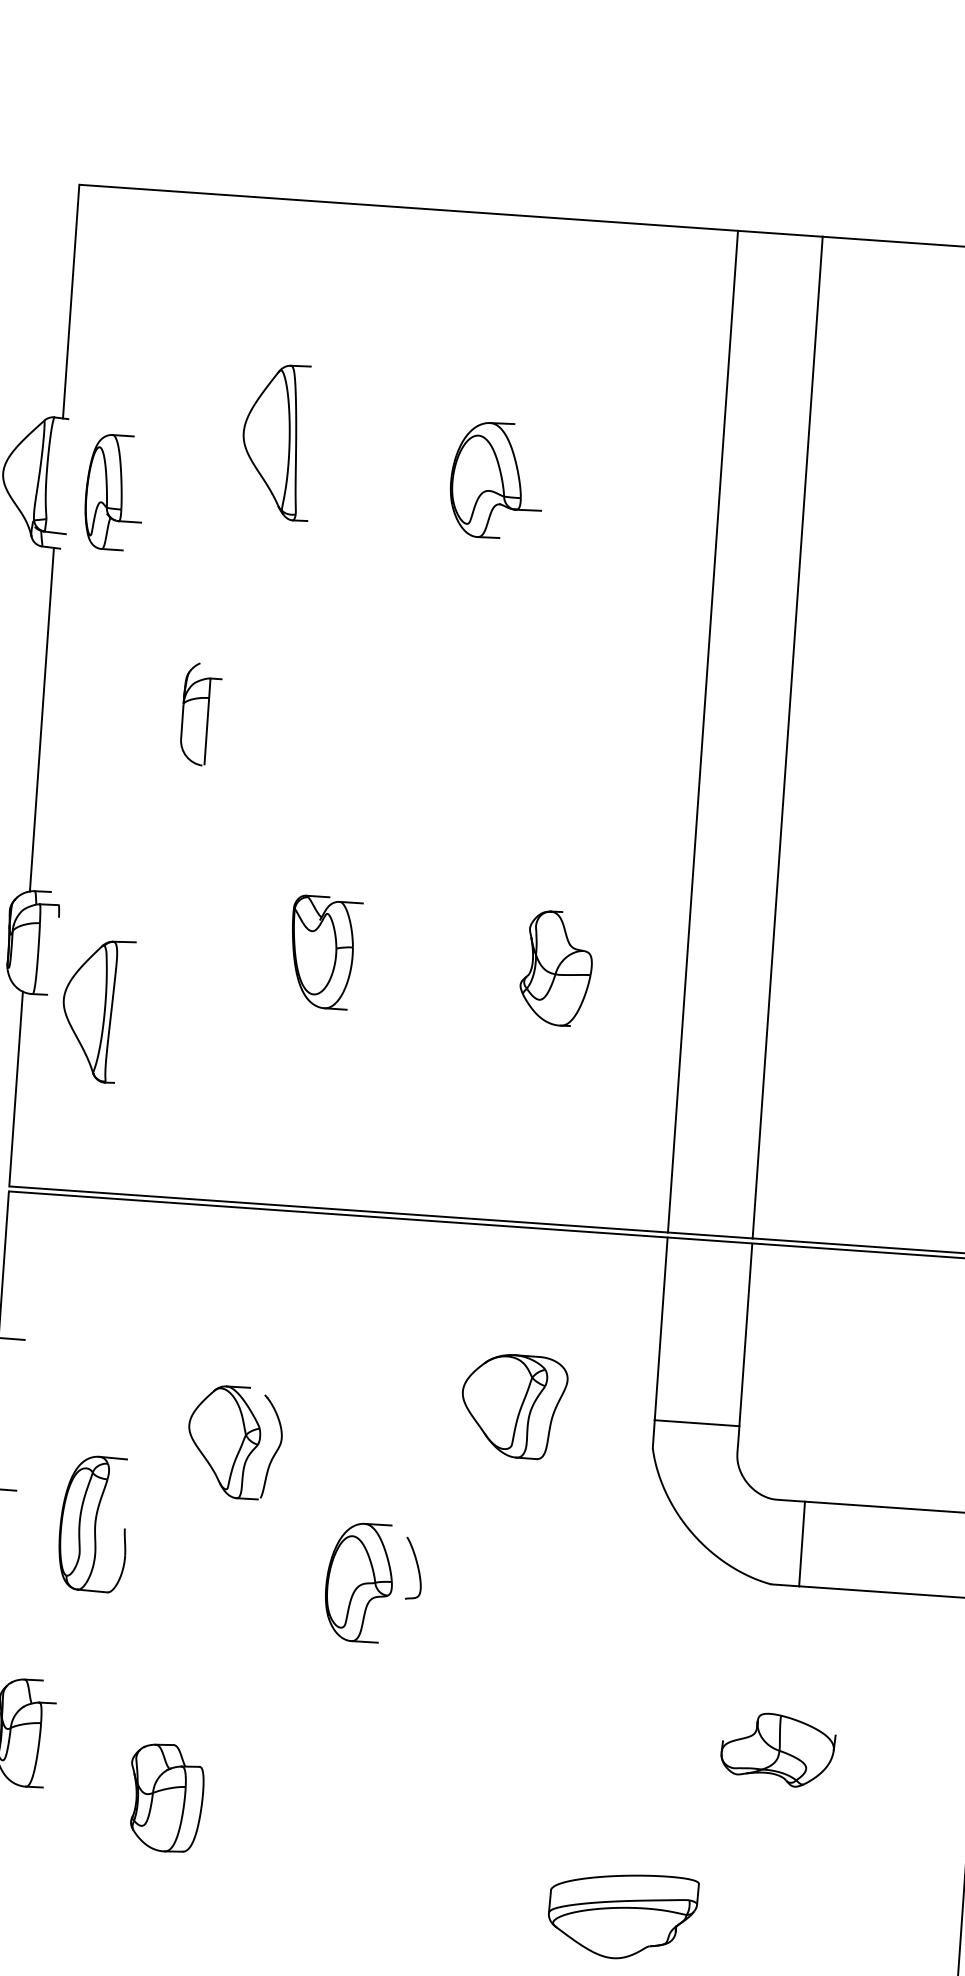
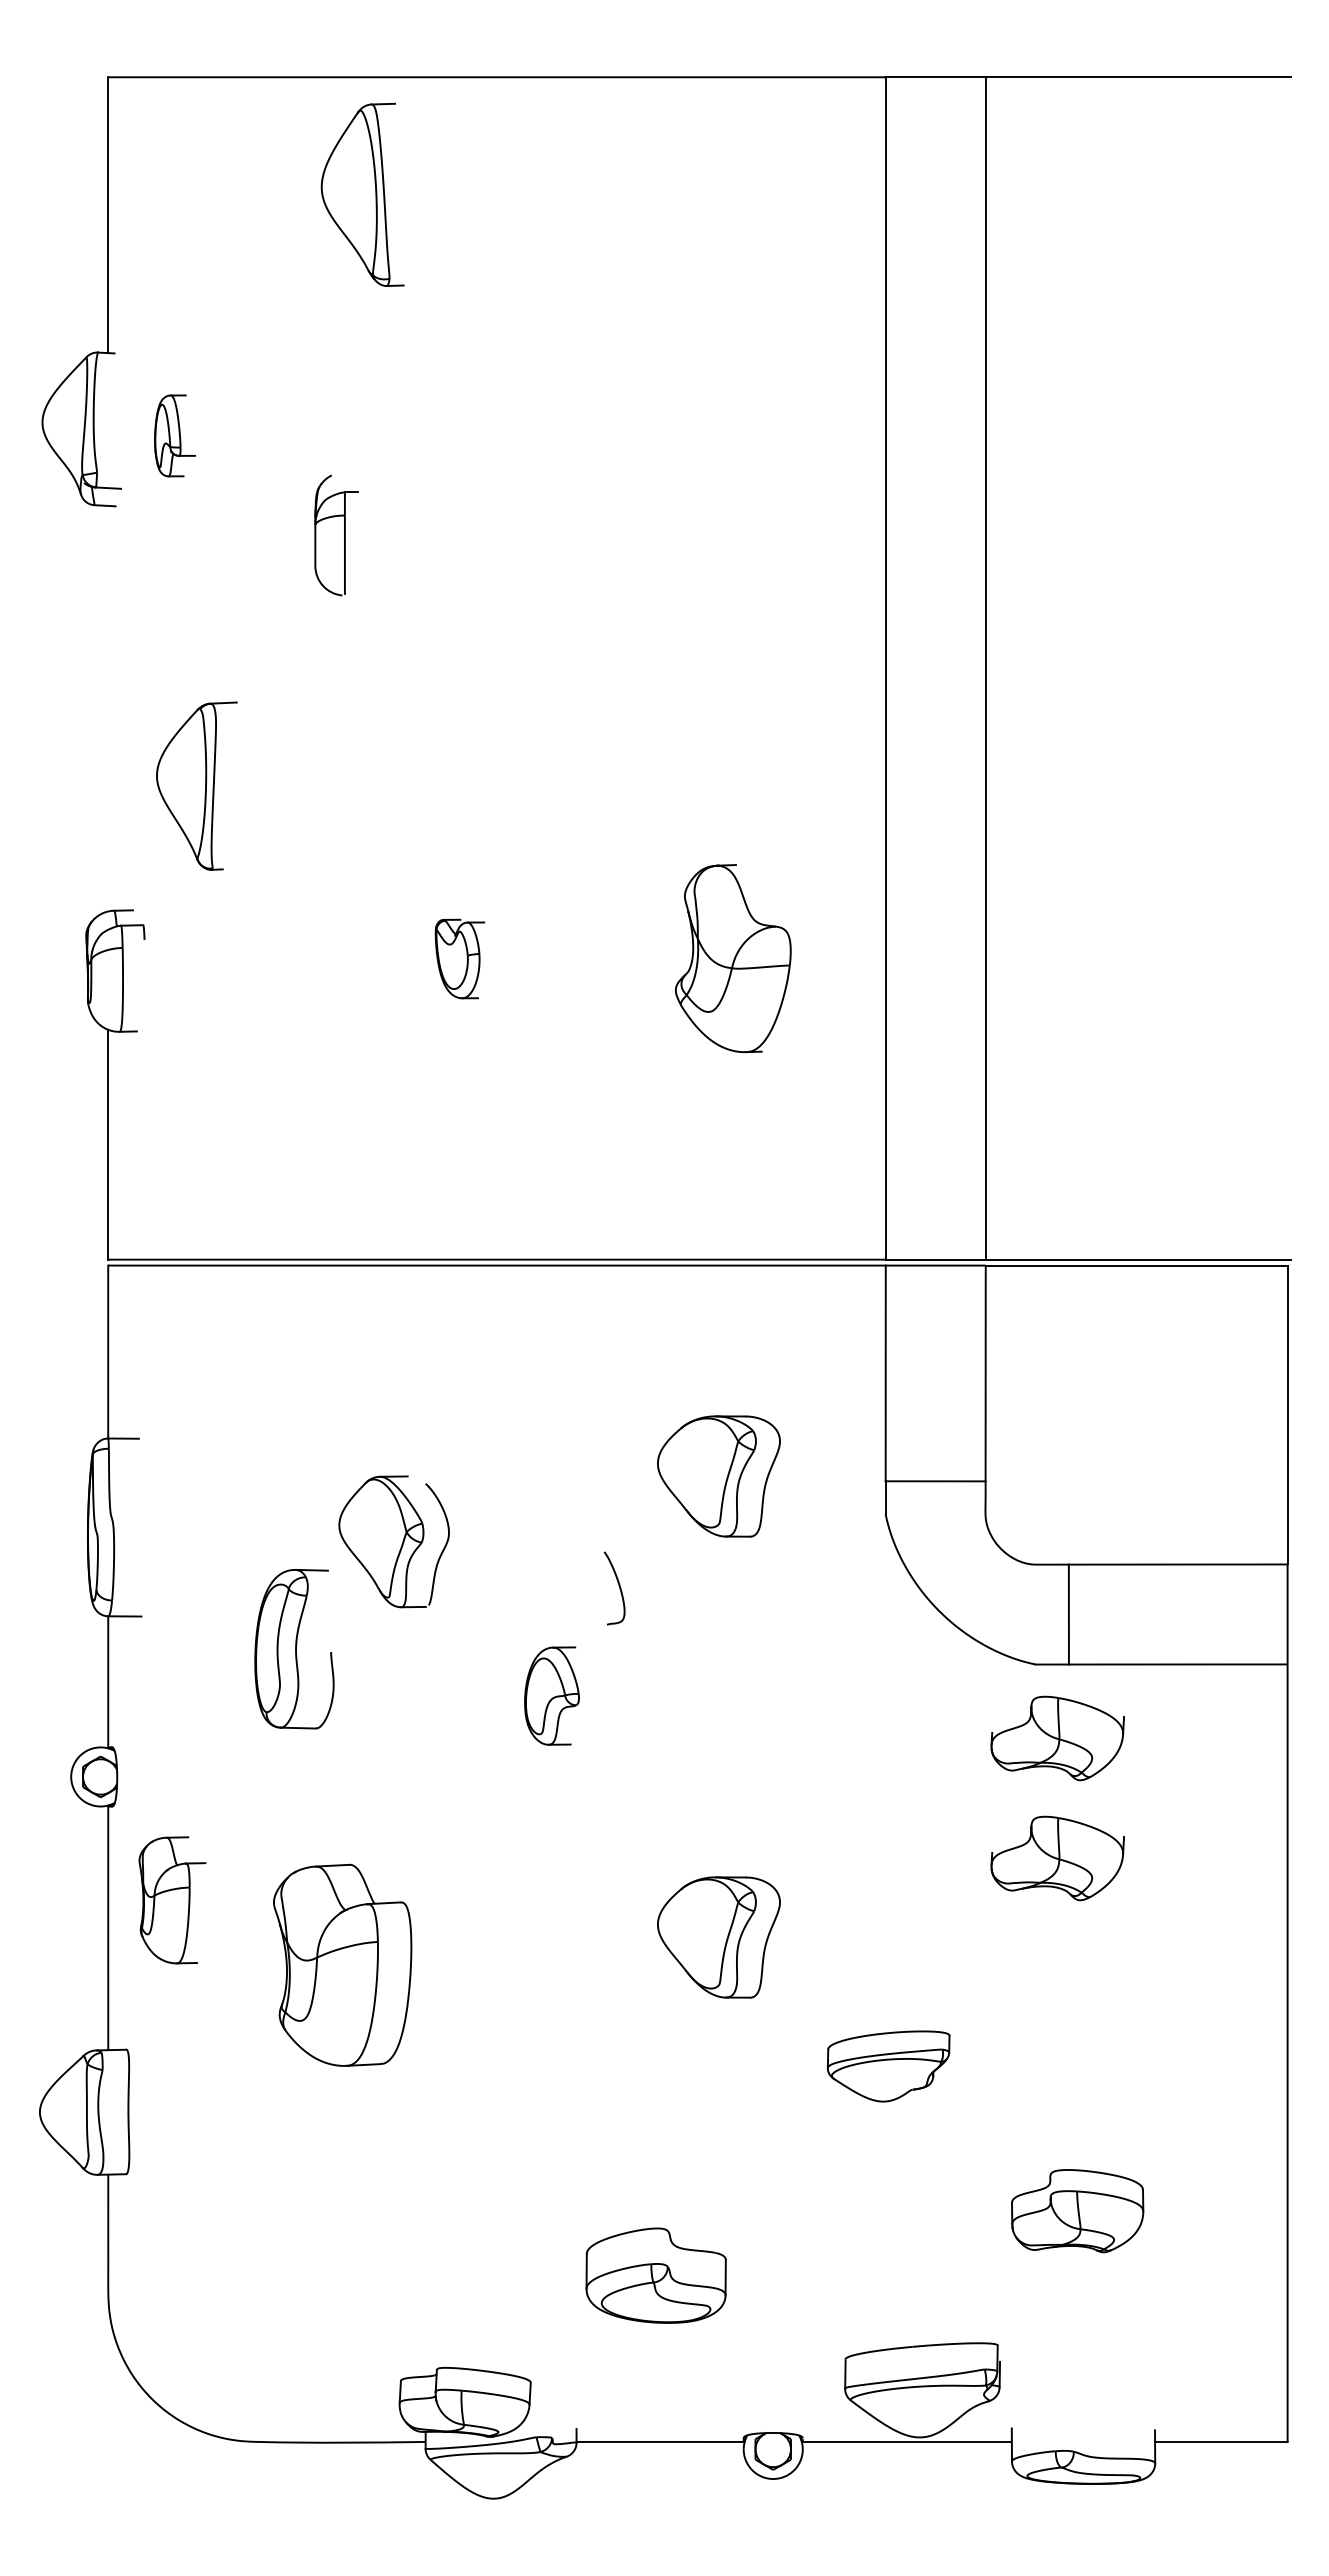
part: (277, 441) -> (362, 194), moved
part: (497, 480) -> (623, 390), removed
part: (114, 492) -> (174, 435), size x0.6
part: (207, 714) -> (344, 535), moved
line: (42, 719) -> (108, 708), removed
part: (324, 952) -> (459, 958), size x0.6
part: (556, 968) -> (733, 958), size x1.4
part: (96, 1010) -> (196, 785), moved
part: (94, 1524) -> (294, 1649), moved
curve: (417, 1567) -> (618, 1586), moved
part: (358, 1581) -> (551, 1695), size x0.7
part: (785, 1648) -> (1057, 1738), added
part: (486, 1796) -> (718, 1937), added
part: (165, 1797) -> (342, 1964), size x1.6
part: (622, 1916) -> (888, 2066), size x0.7

